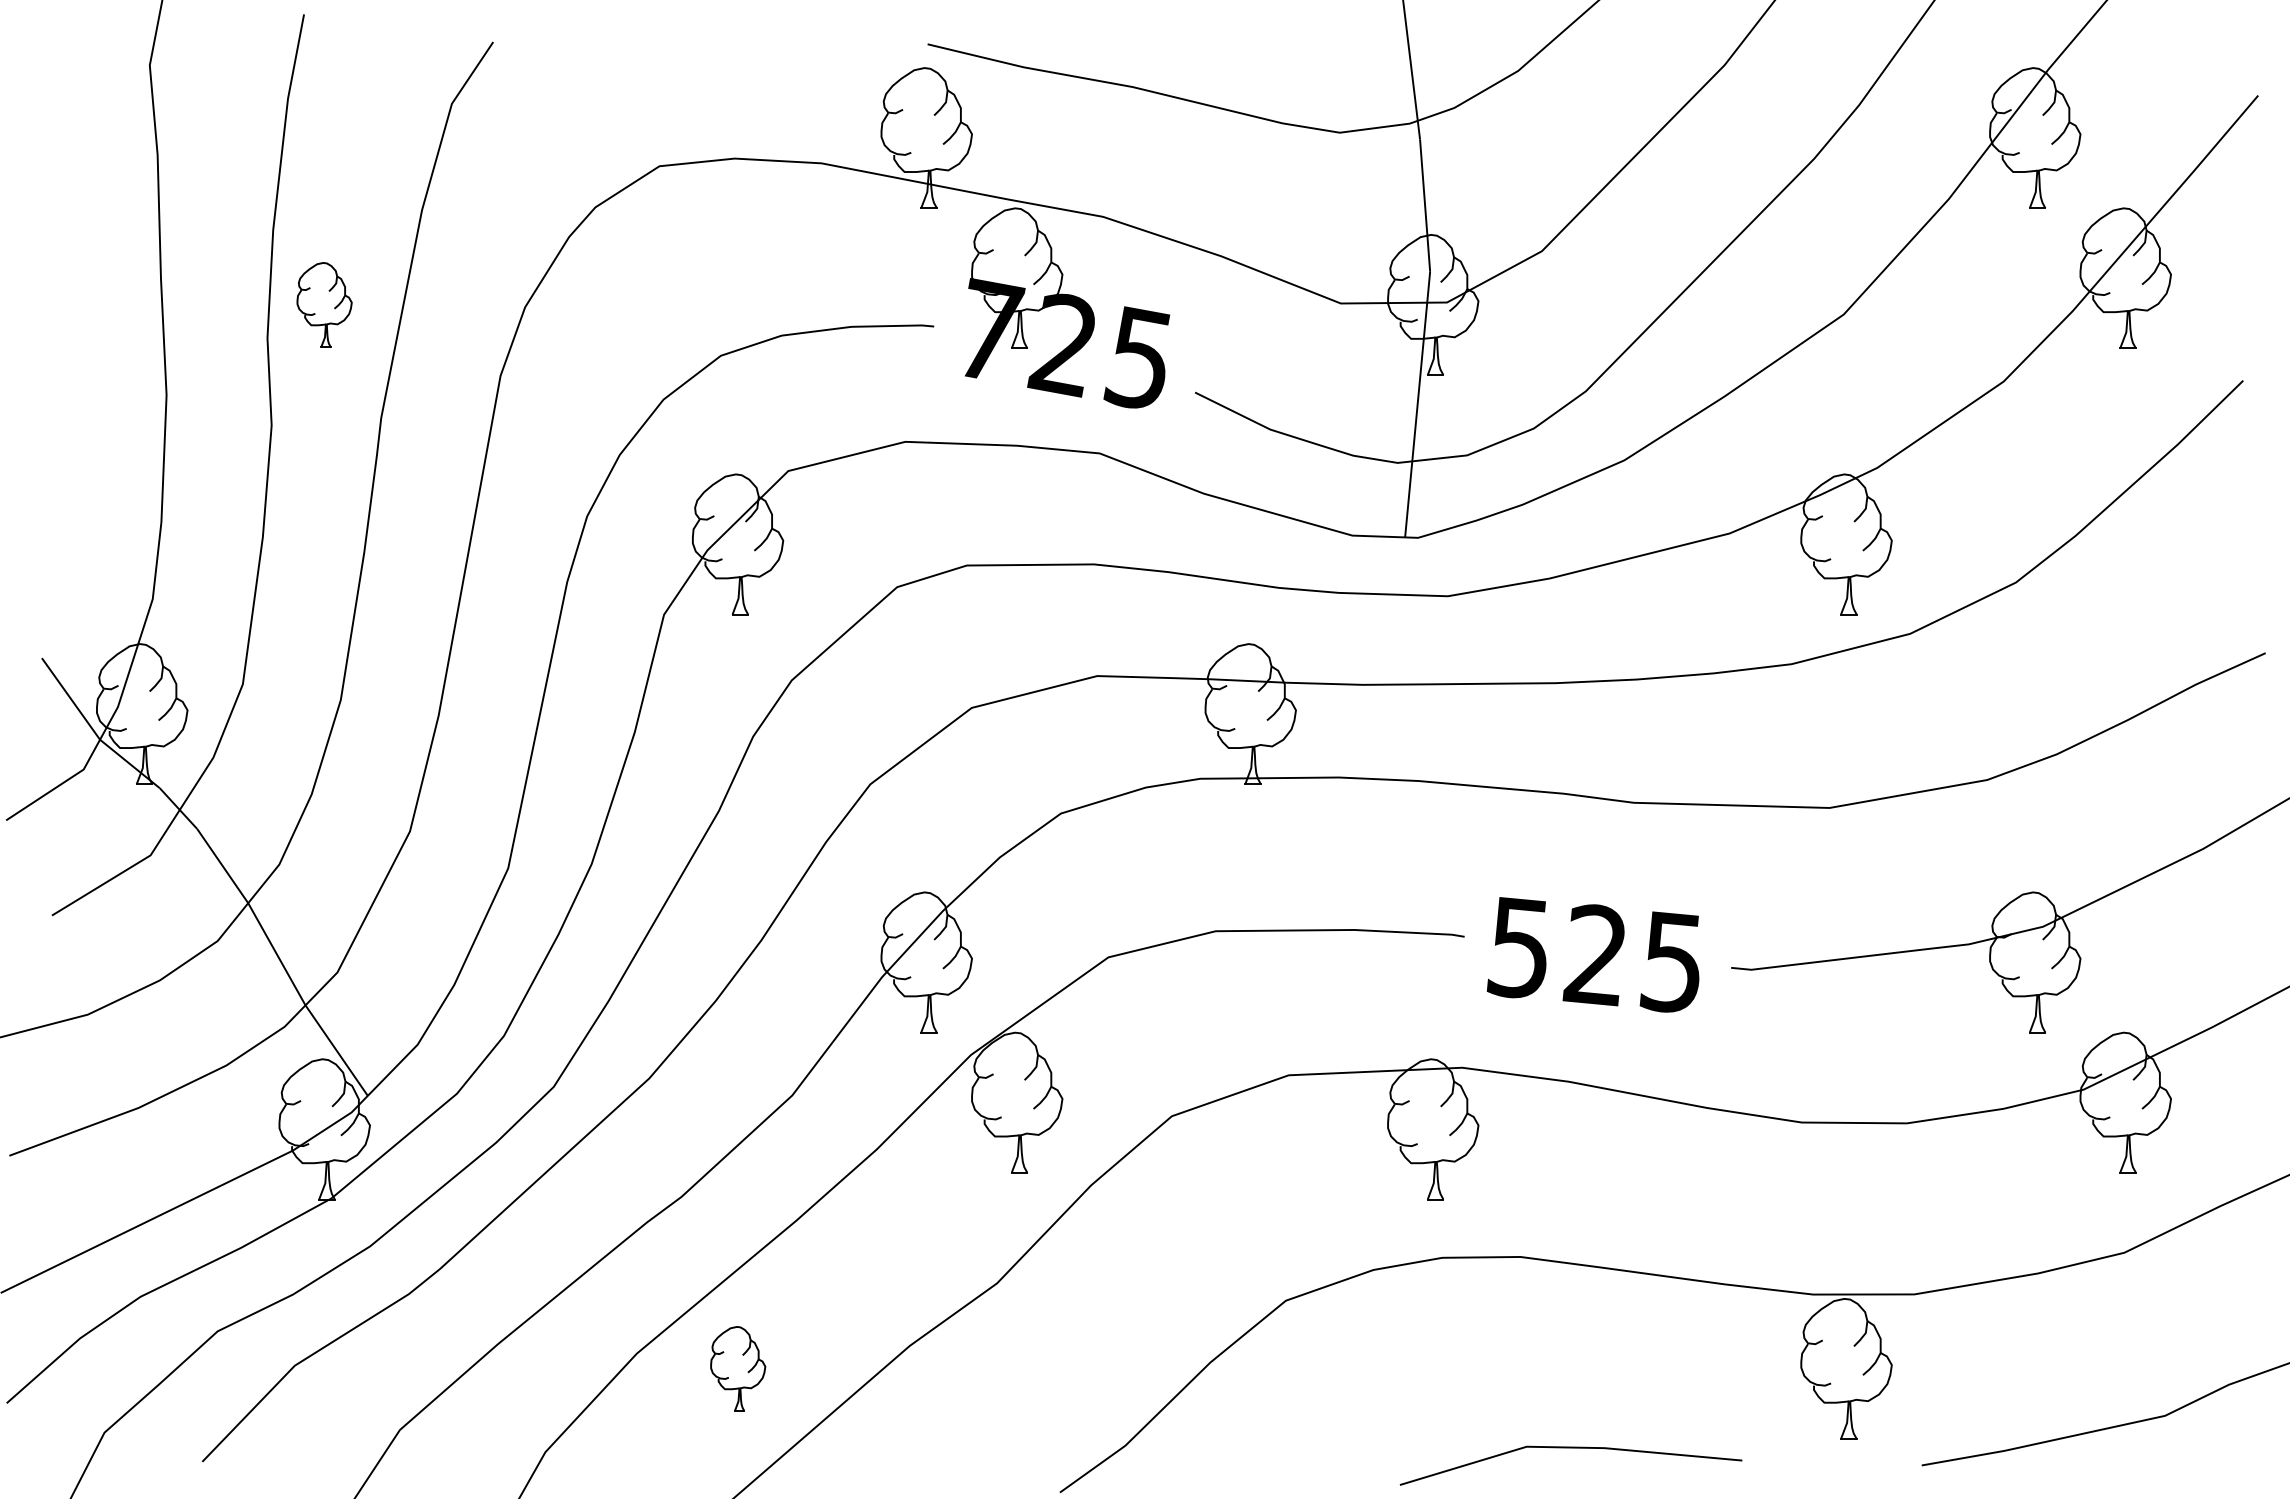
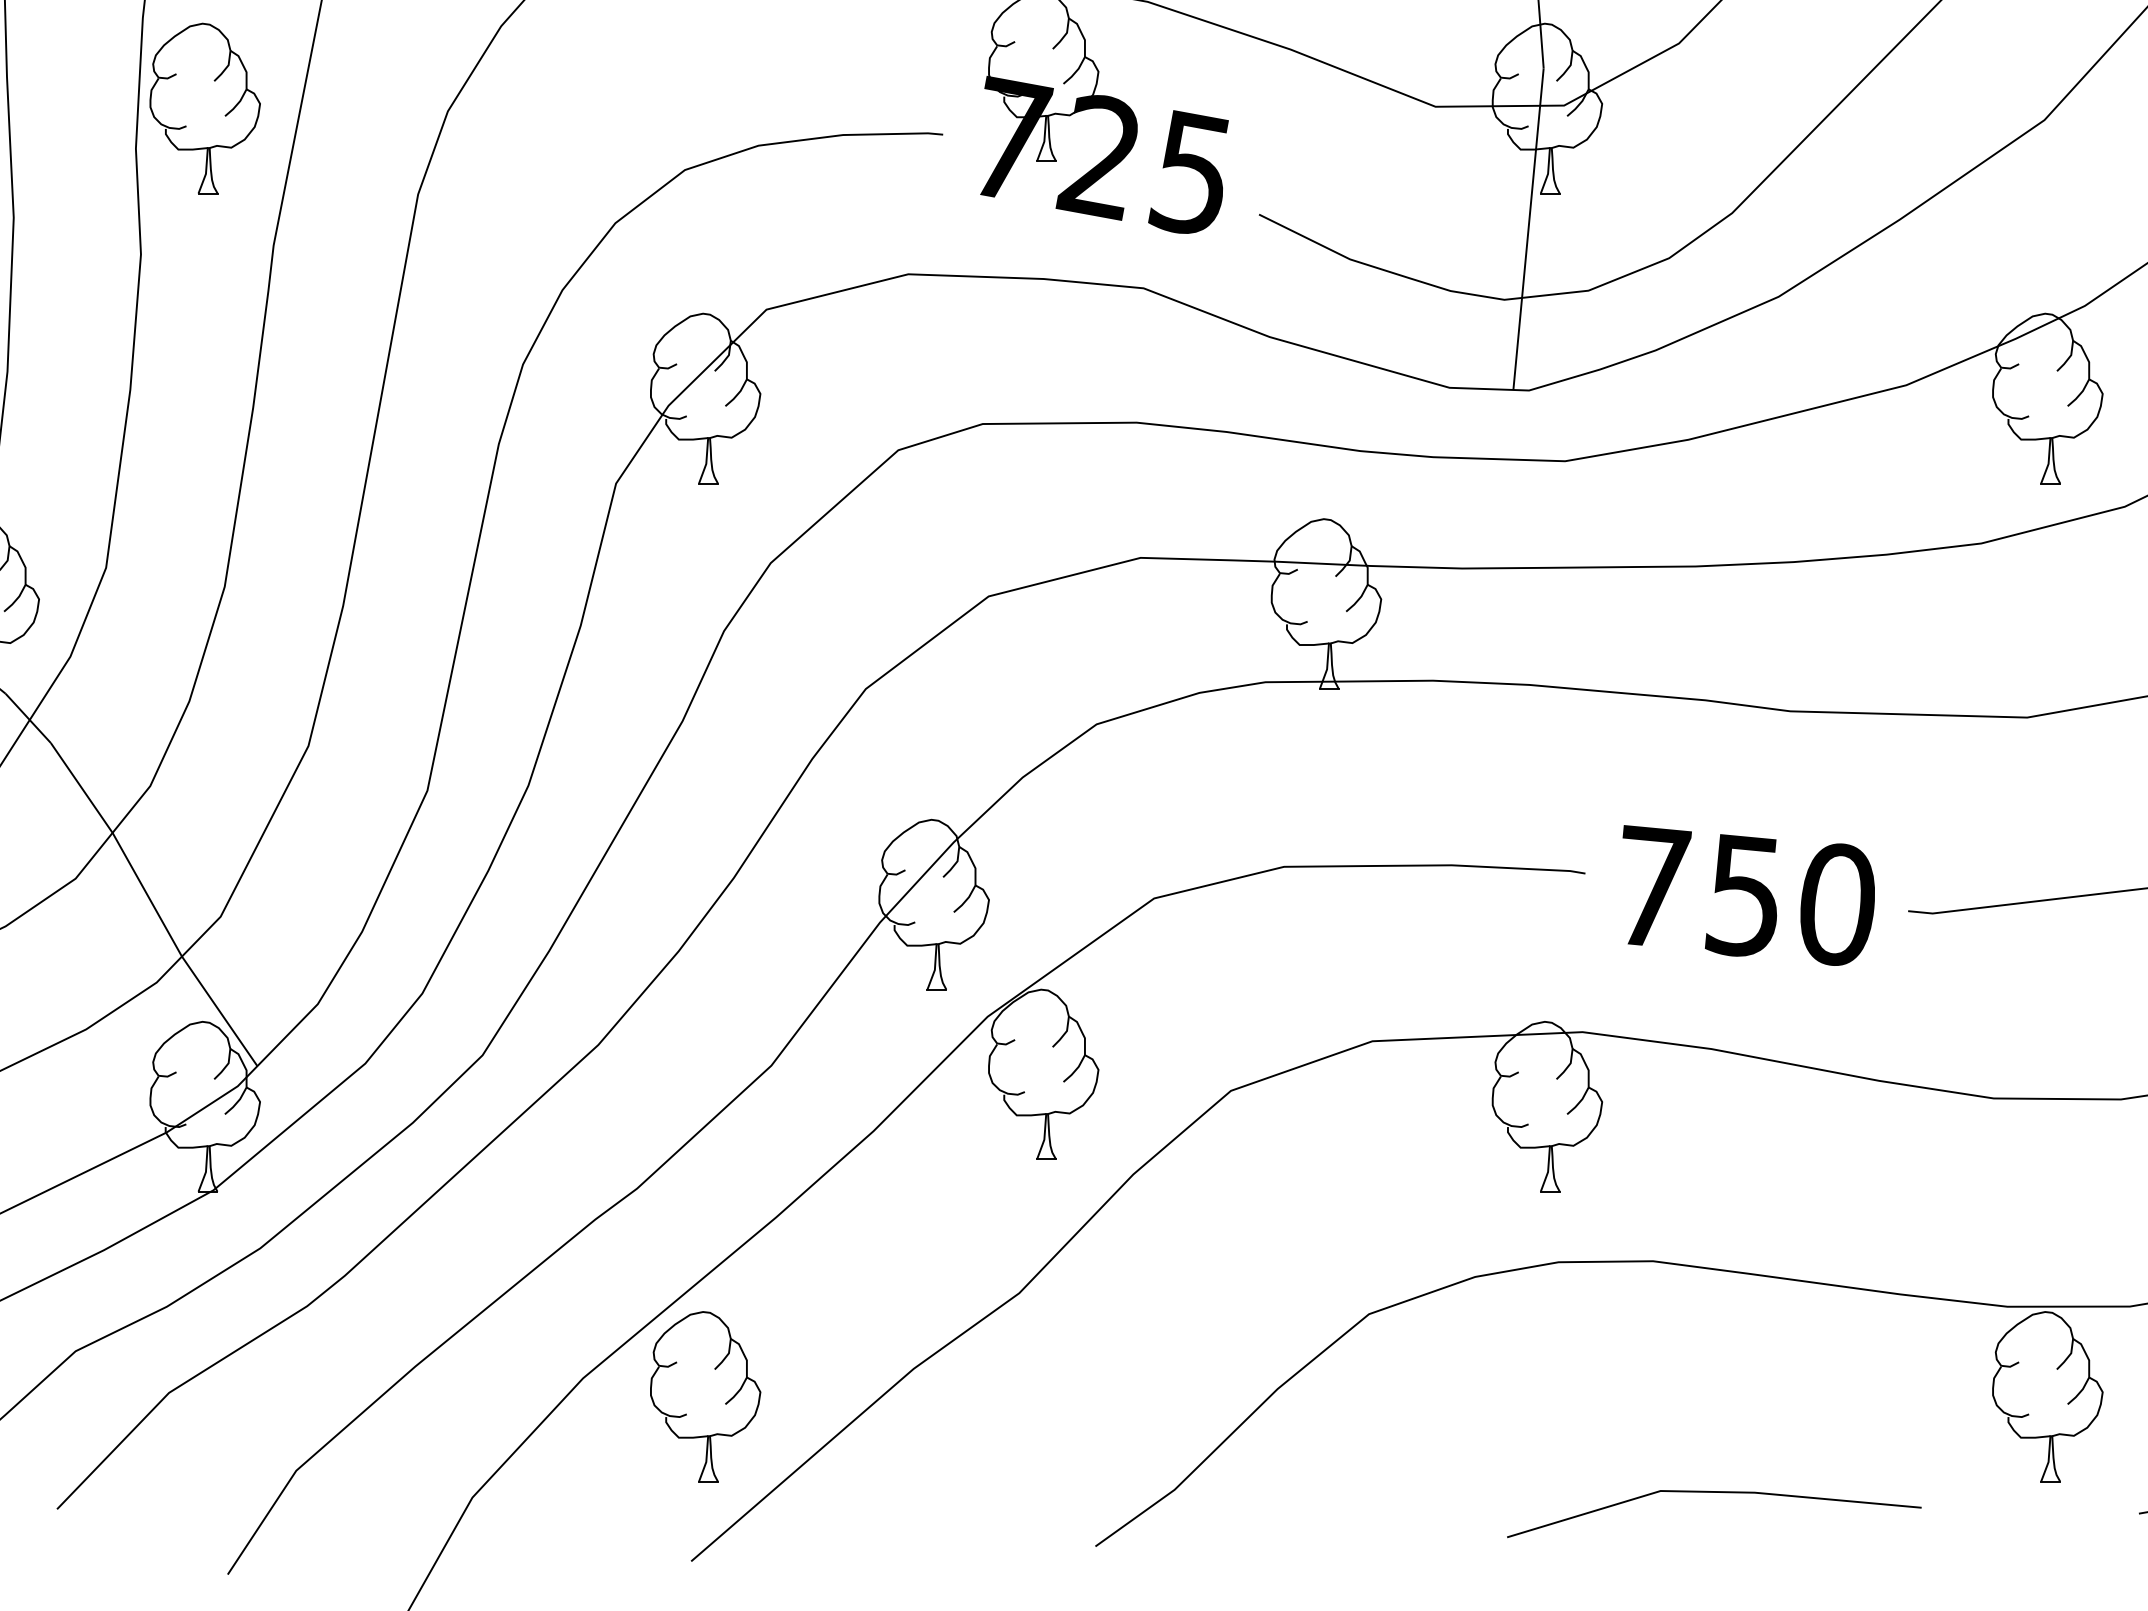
part: (324, 304) -> (204, 107), size x1.67
text: (1594, 954) -> (1742, 895), 525 -> 750
part: (738, 1368) -> (706, 1396), size x1.67

